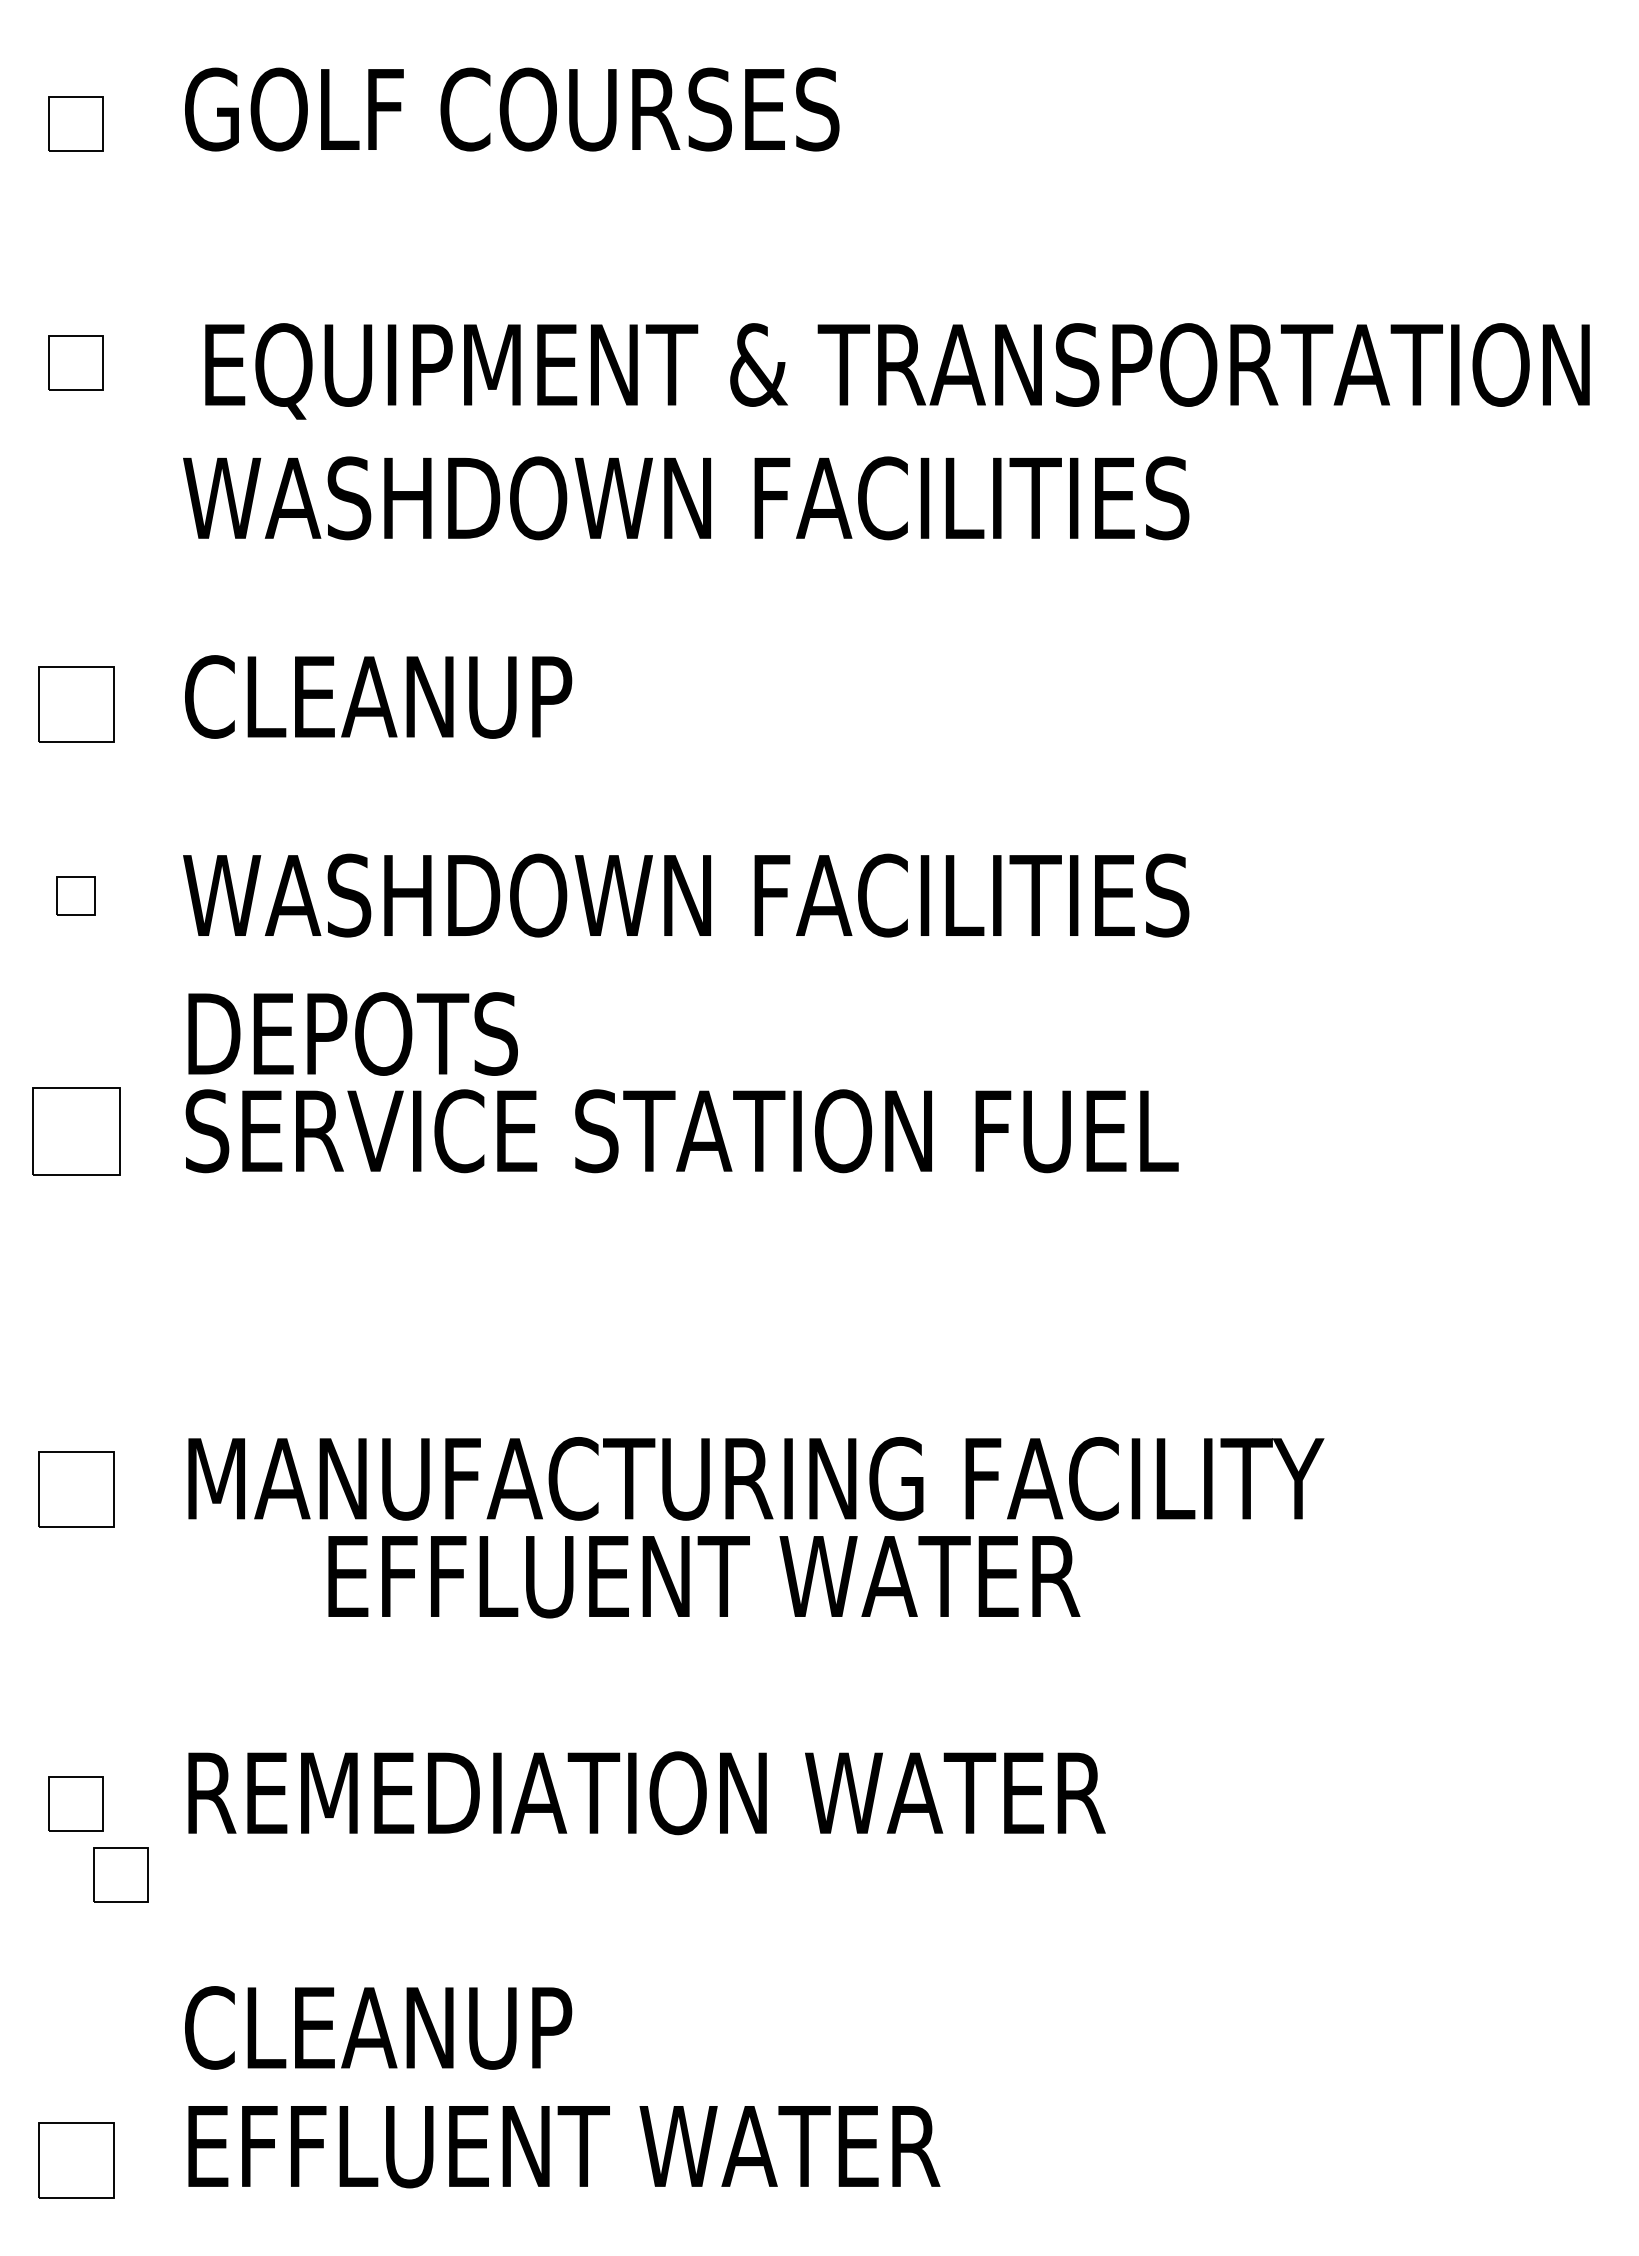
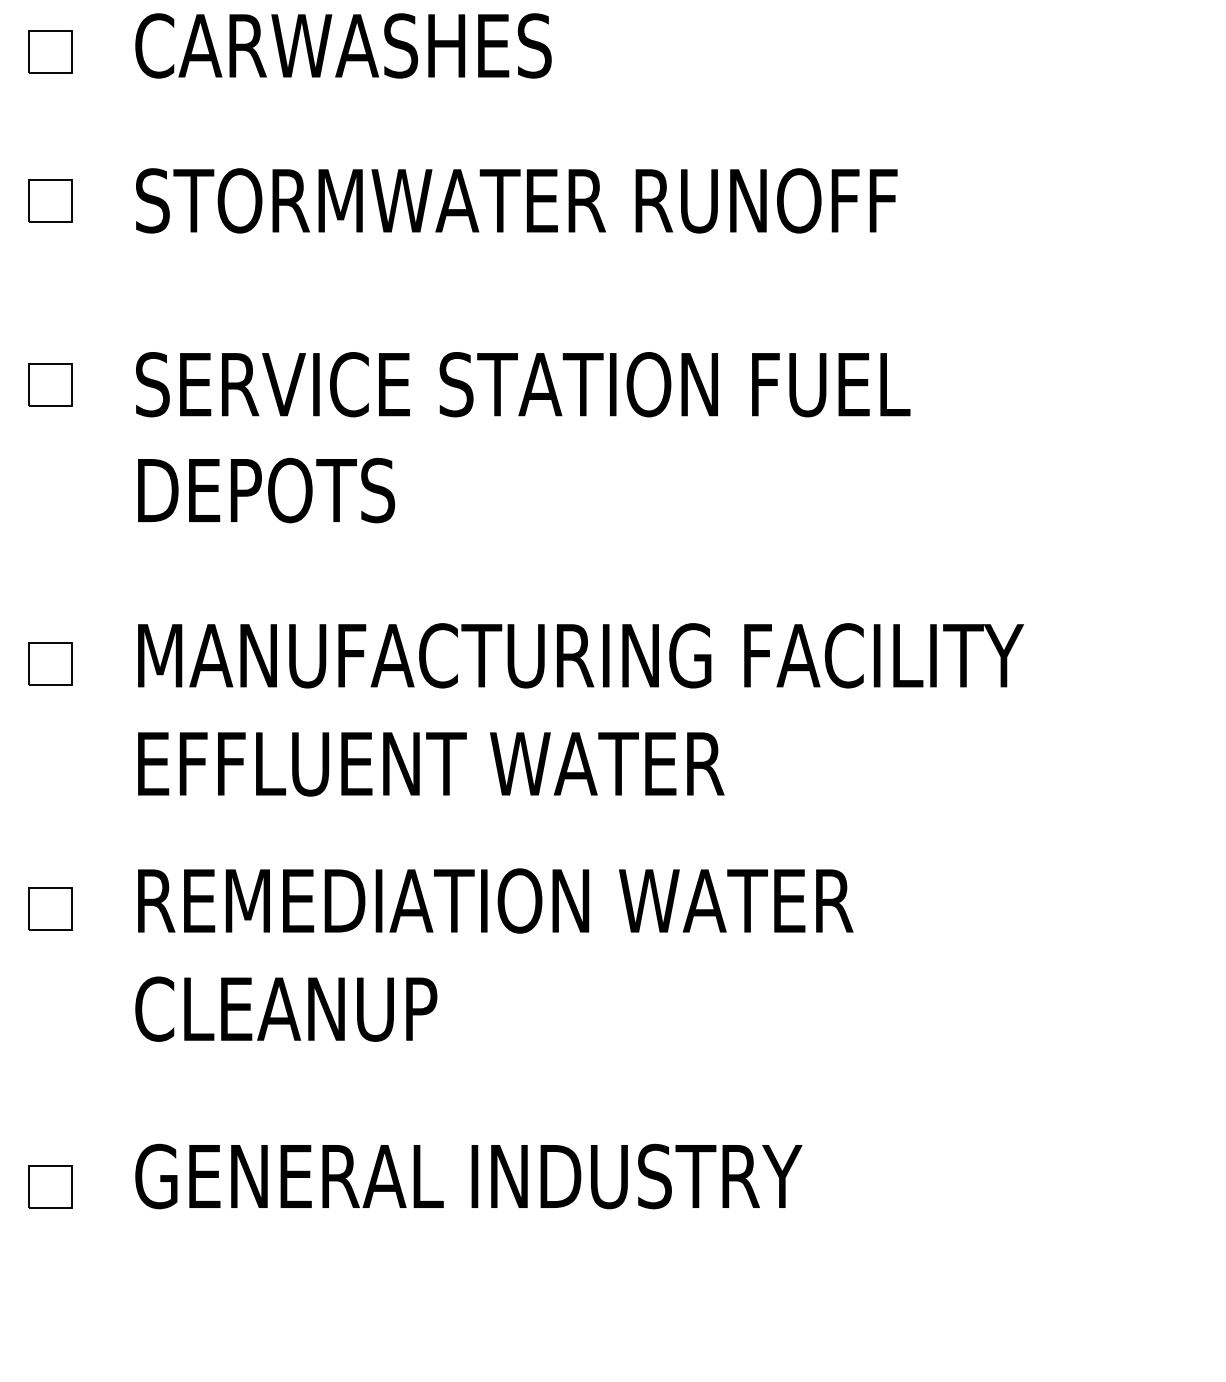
text: (479, 696) -> (365, 45), CLEANUP -> CARWASHES
part: (75, 703) -> (49, 51), size x0.71
part: (75, 895) -> (49, 200), size x1.43
text: (686, 895) -> (526, 200), WASHDOWN FACILITIES -> STORMWATER RUNOFF
text: (352, 1033) -> (266, 490), moved
part: (75, 1130) -> (49, 384), size x0.62
part: (75, 1489) -> (49, 664), size x0.71
text: (704, 1577) -> (431, 764), moved
part: (120, 1874) -> (85, 964), removed
text: (378, 2027) -> (286, 1008), moved
text: (612, 2146) -> (468, 1176), EFFLUENT WATER -> GENERAL INDUSTRY
part: (75, 2159) -> (49, 1186), size x0.71

